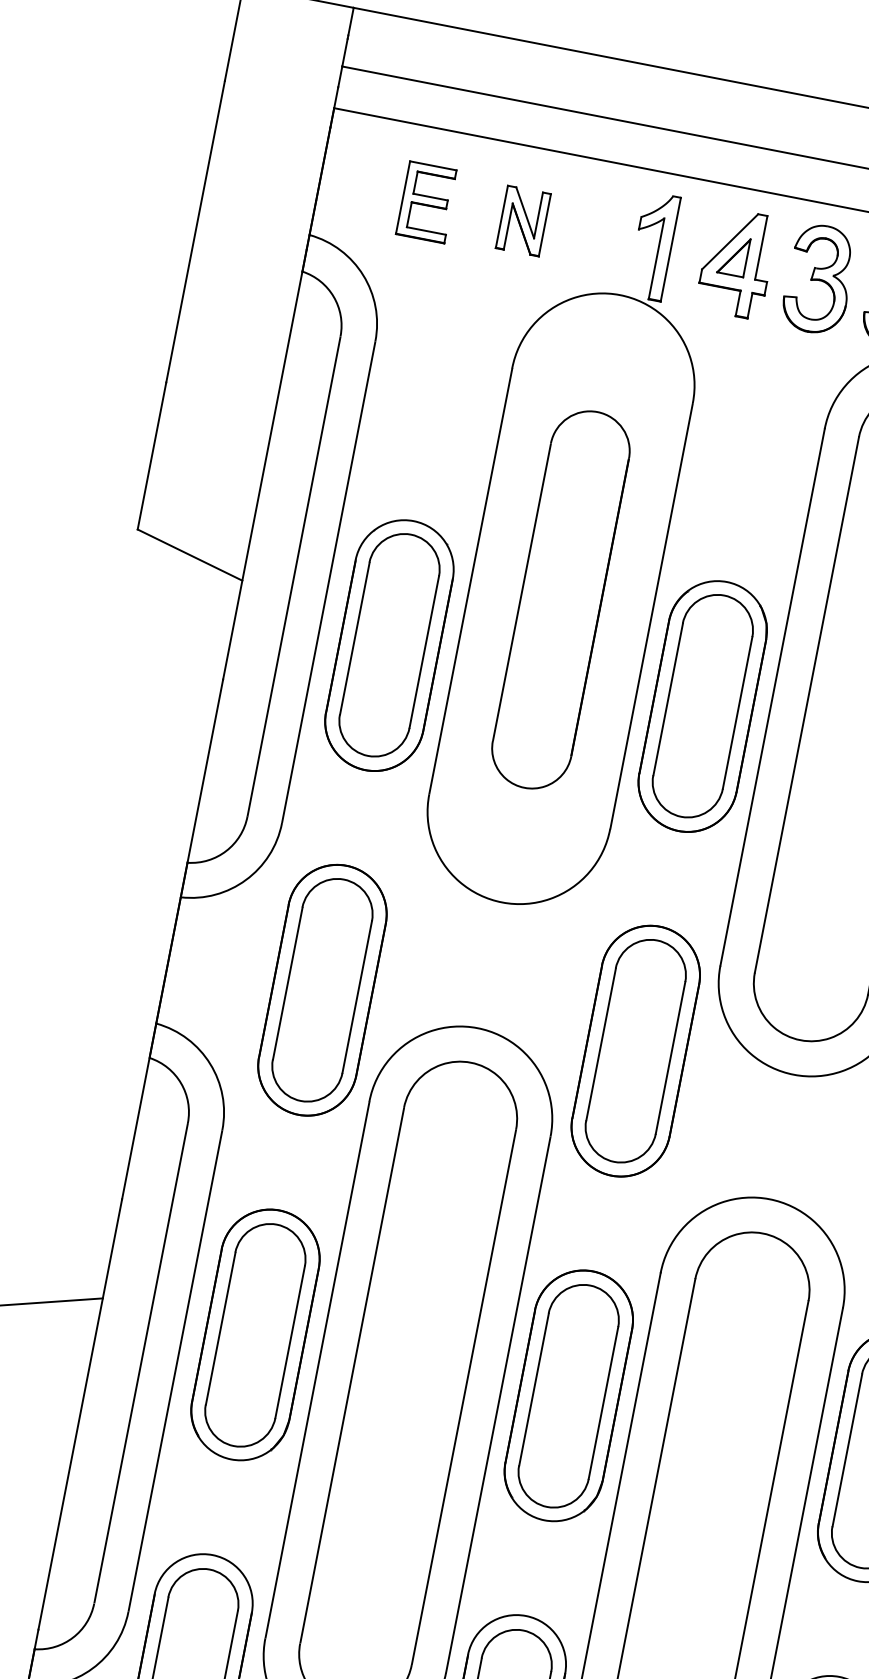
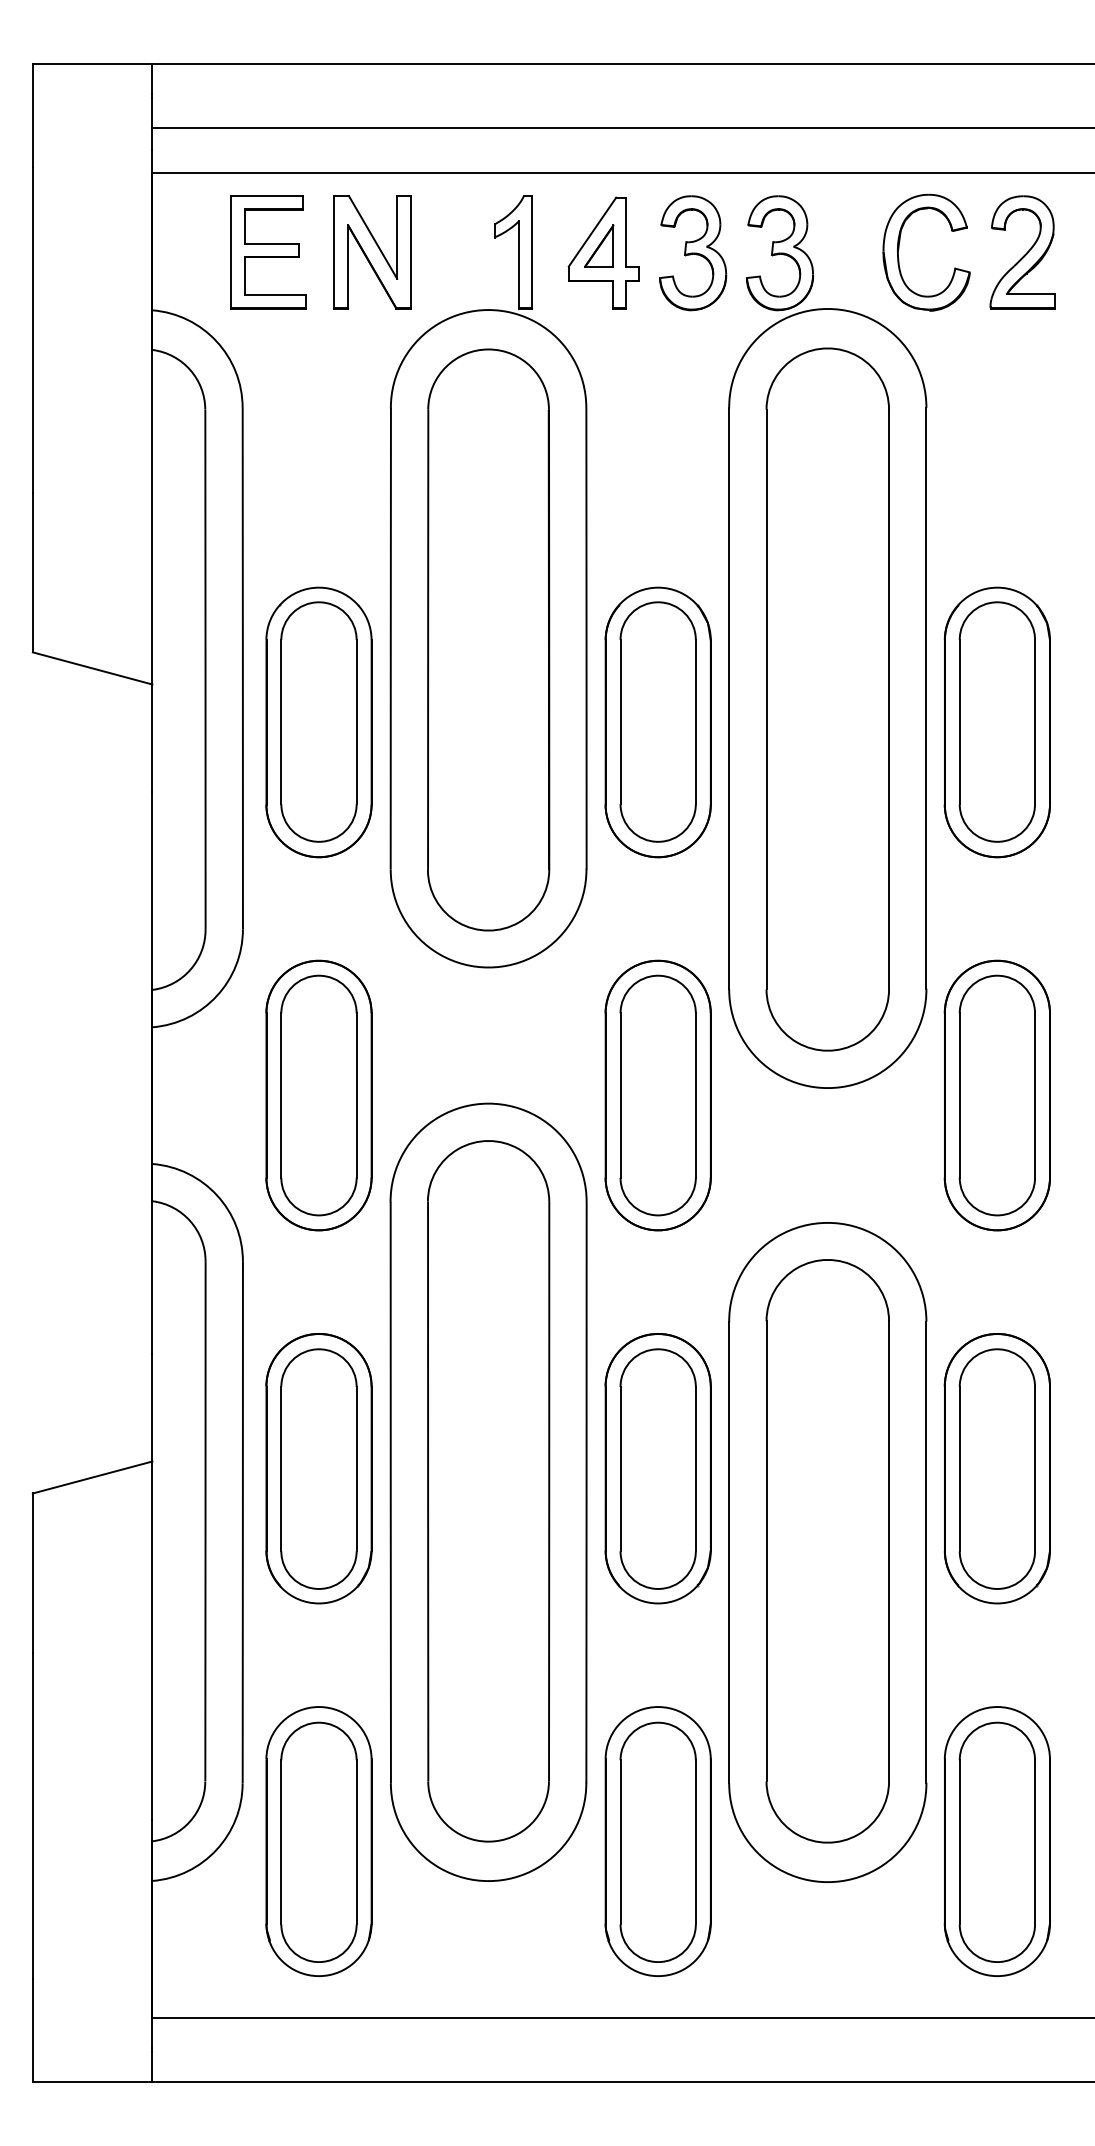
part: (427, 202) -> (268, 252), size x1.43
part: (523, 221) -> (372, 252), size x1.67
part: (560, 599) -> (488, 639), size x1.43

